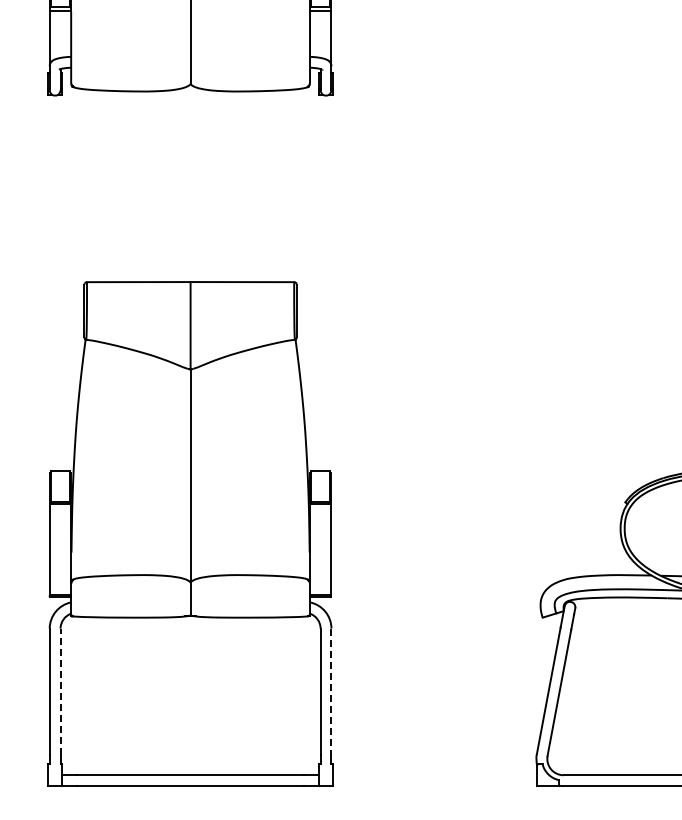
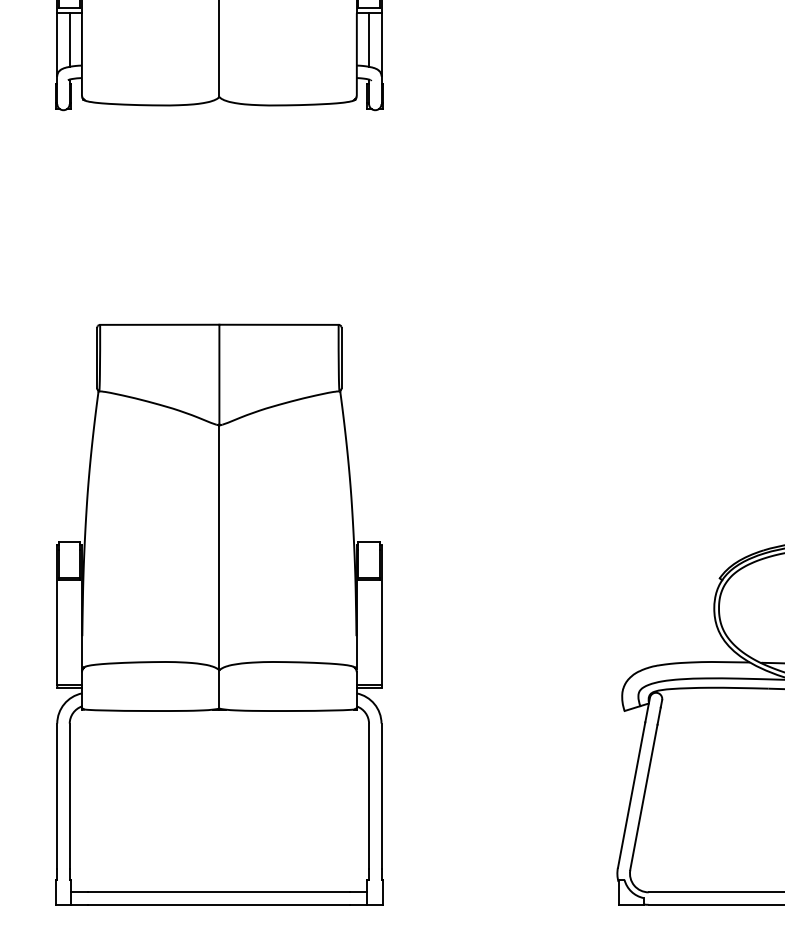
line: (60, 34) -> (69, 39), added
line: (320, 34) -> (368, 39), added
line: (60, 691) -> (69, 795), dashed -> solid
line: (331, 692) -> (381, 797), dashed -> solid

